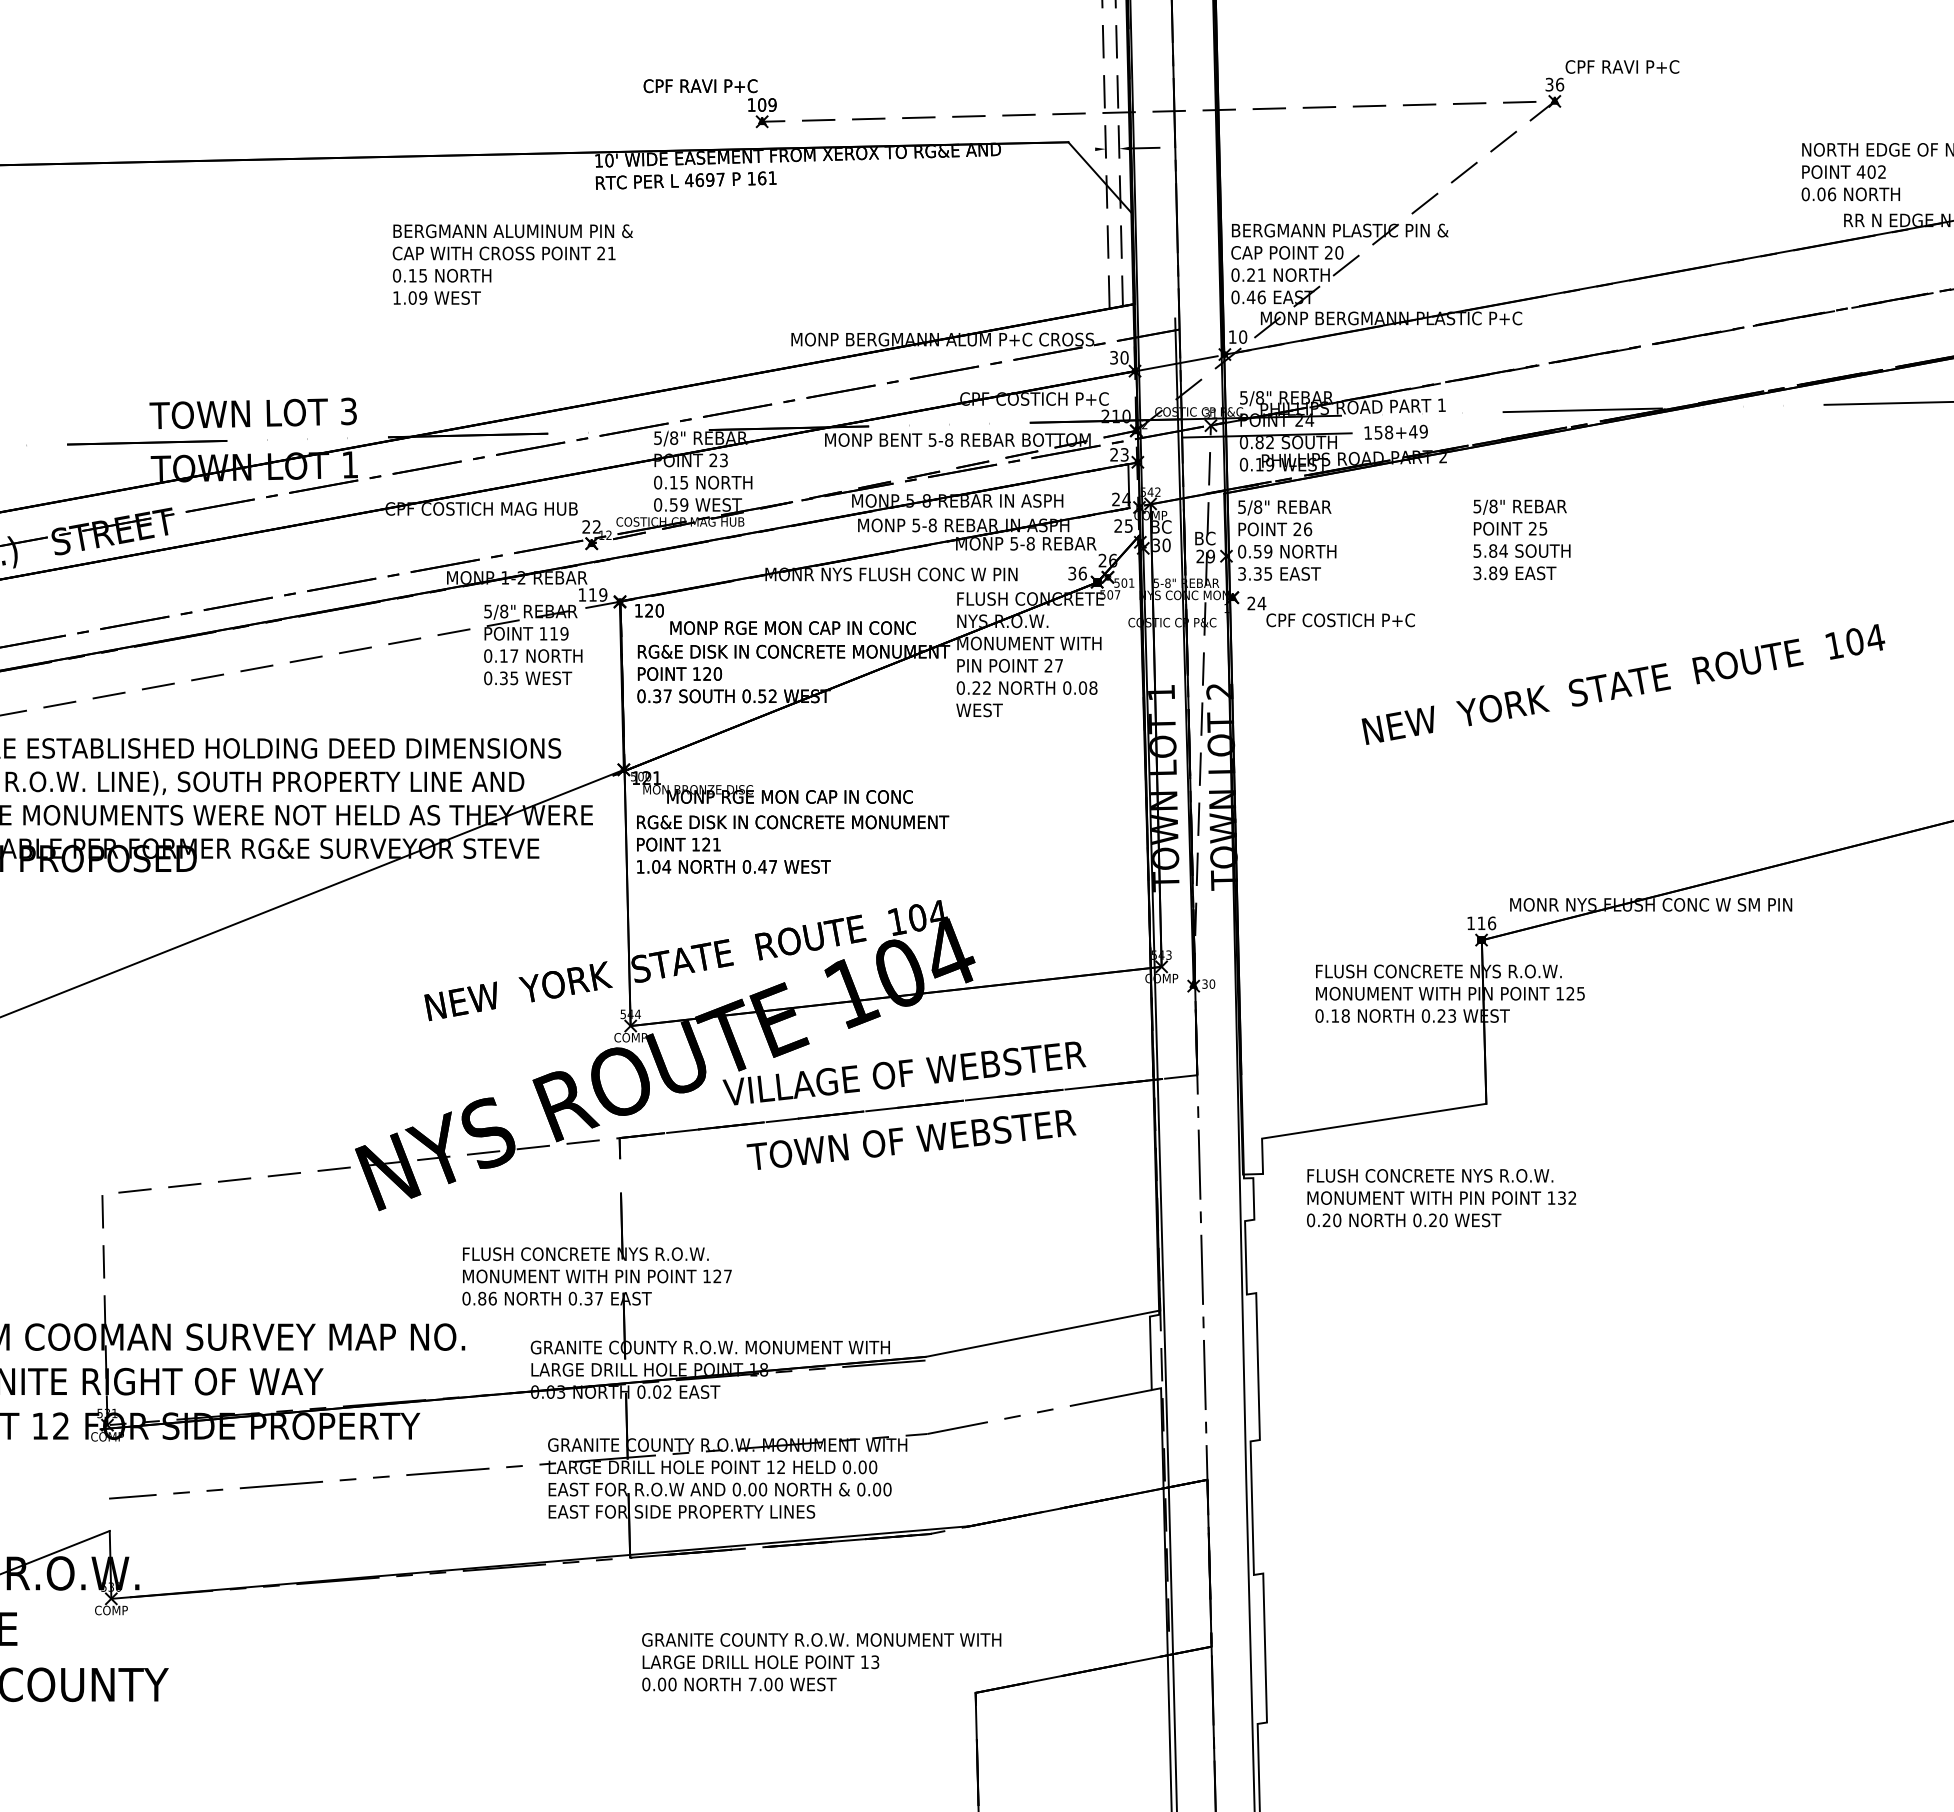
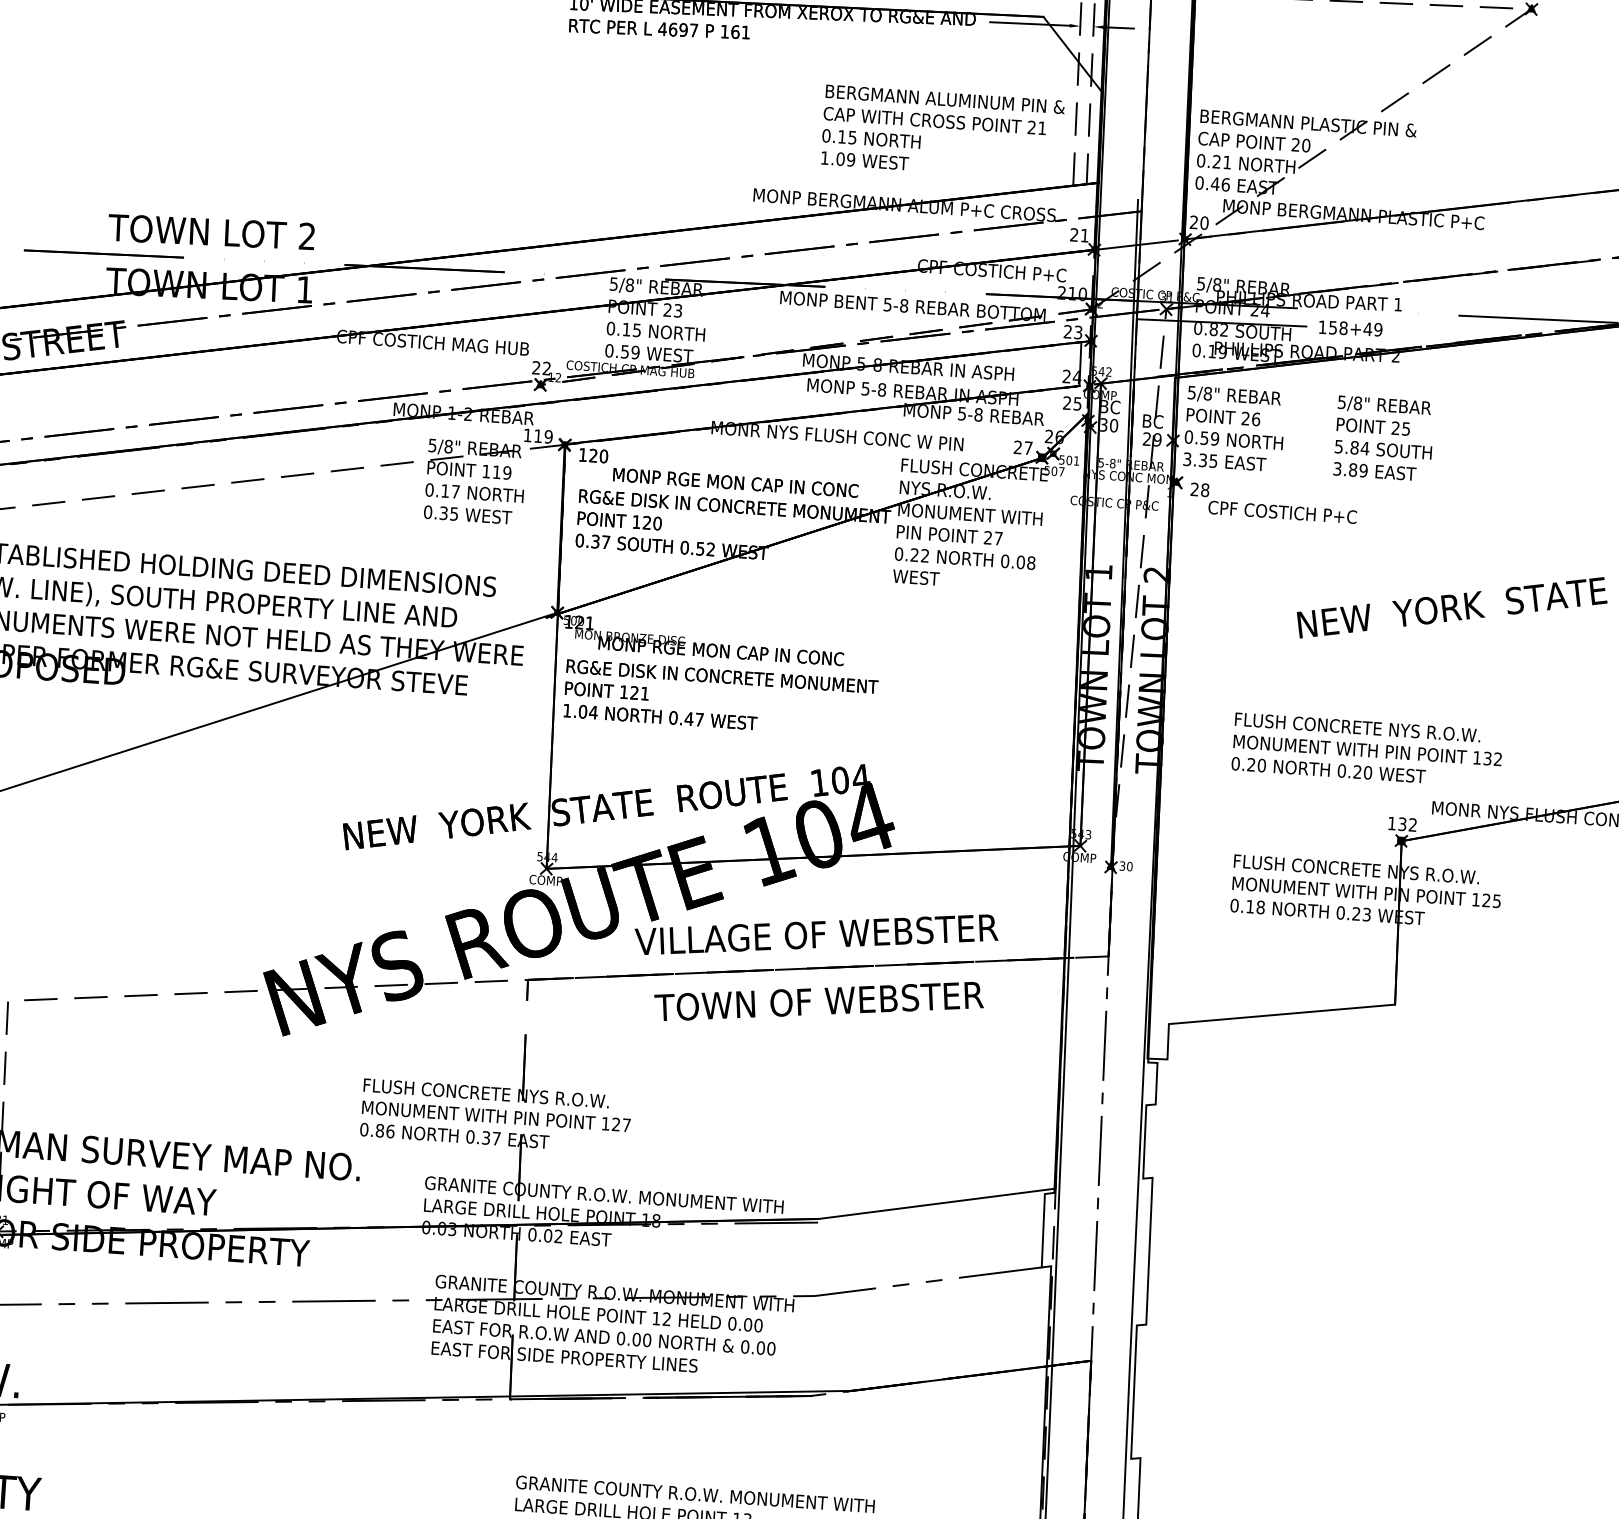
line: (1055, 150) -> (1030, 24), added
text: (512, 264) -> (942, 132), moved
text: (1232, 336) -> (1193, 221), 10 -> 20
text: (1119, 357) -> (1079, 235), 30 -> 21
text: (348, 411) -> (306, 236), 3 -> 2
text: (1521, 539) -> (1383, 438), moved
text: (1077, 573) -> (1023, 447), 36 -> 27
text: (1261, 603) -> (1204, 490), 24 -> 28
text: (1486, 923) -> (1407, 824), 116 -> 132
text: (1441, 1198) -> (1367, 750), moved

